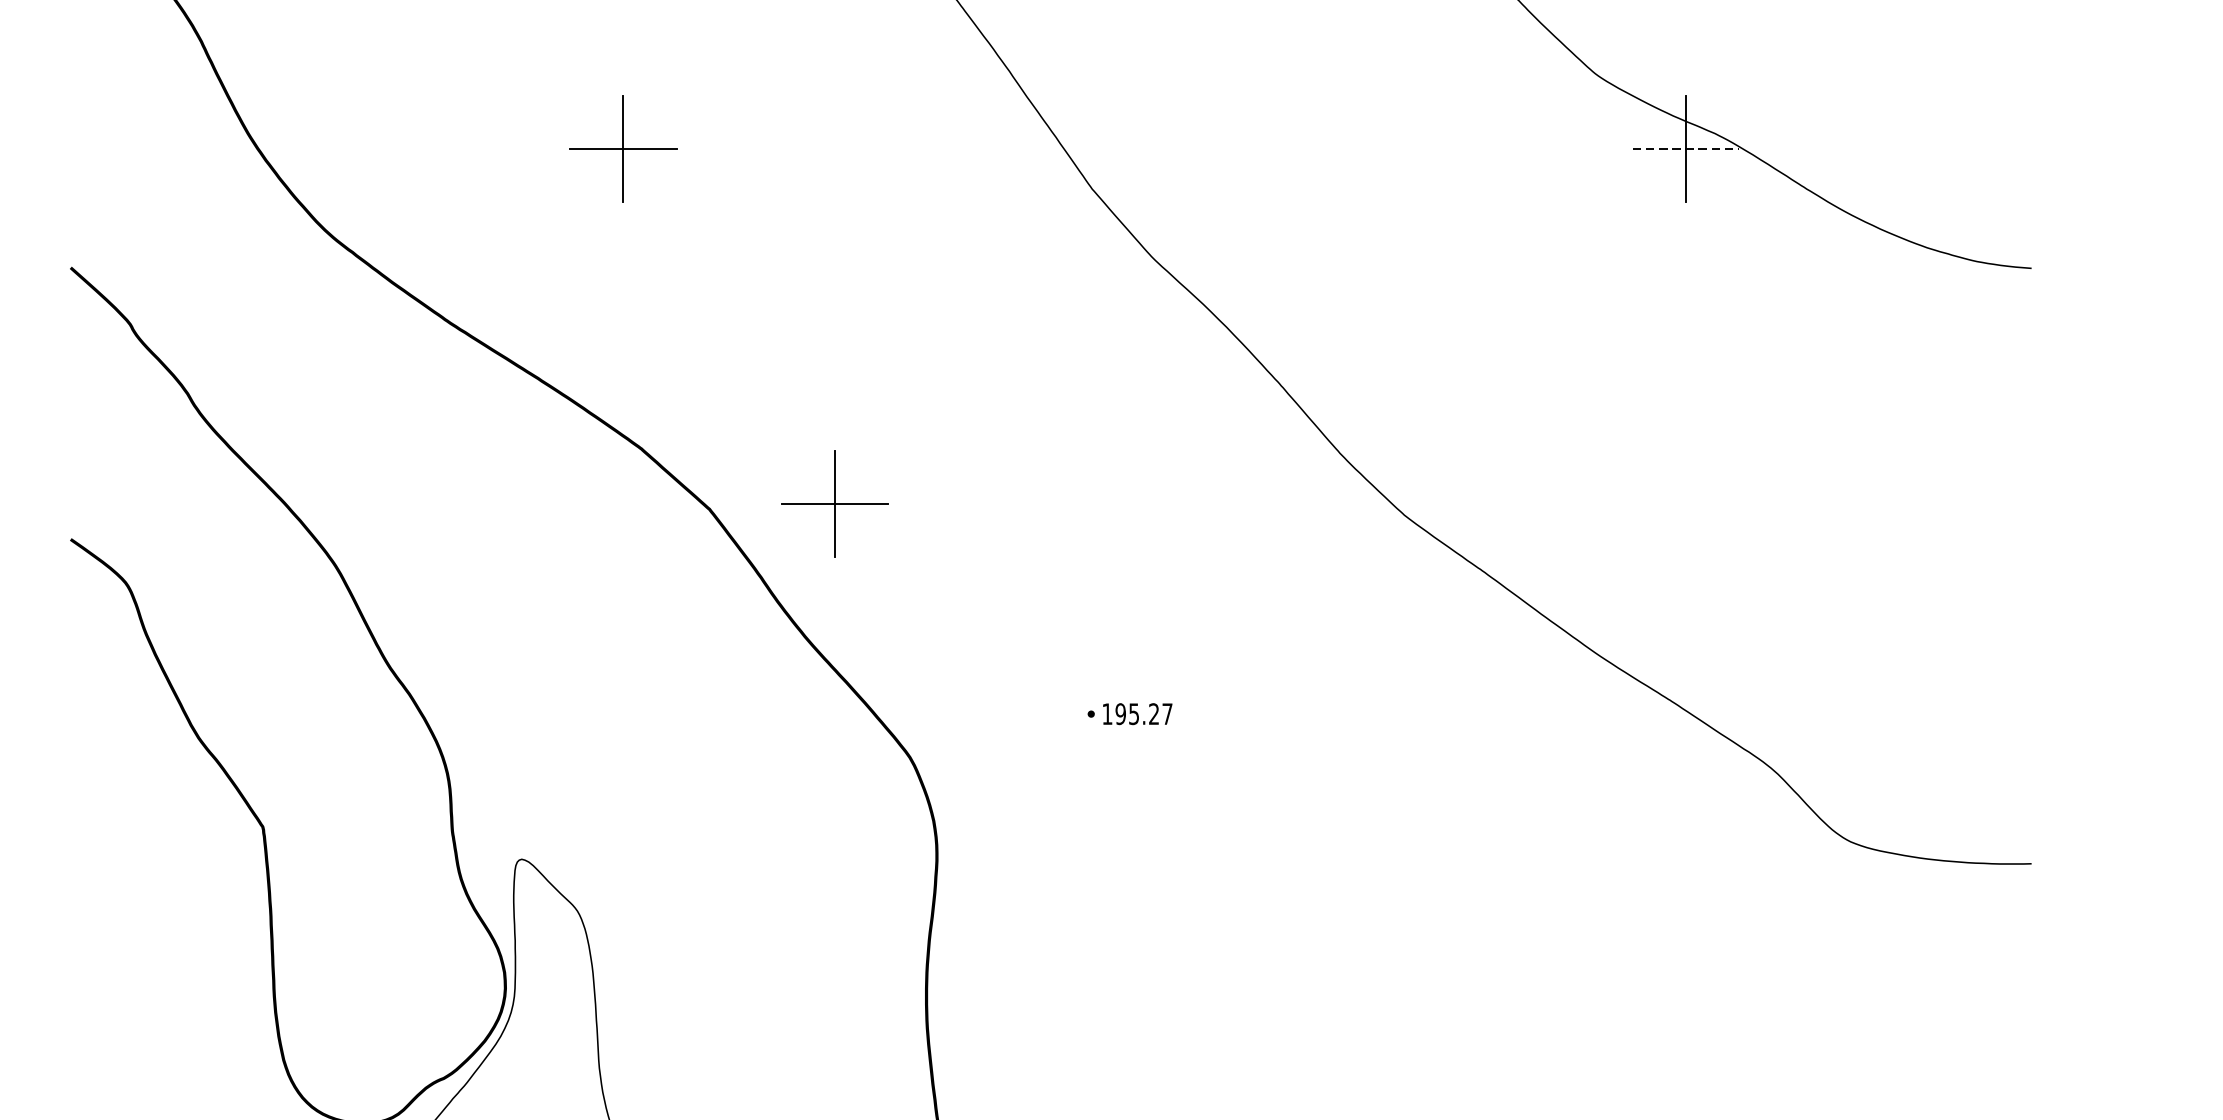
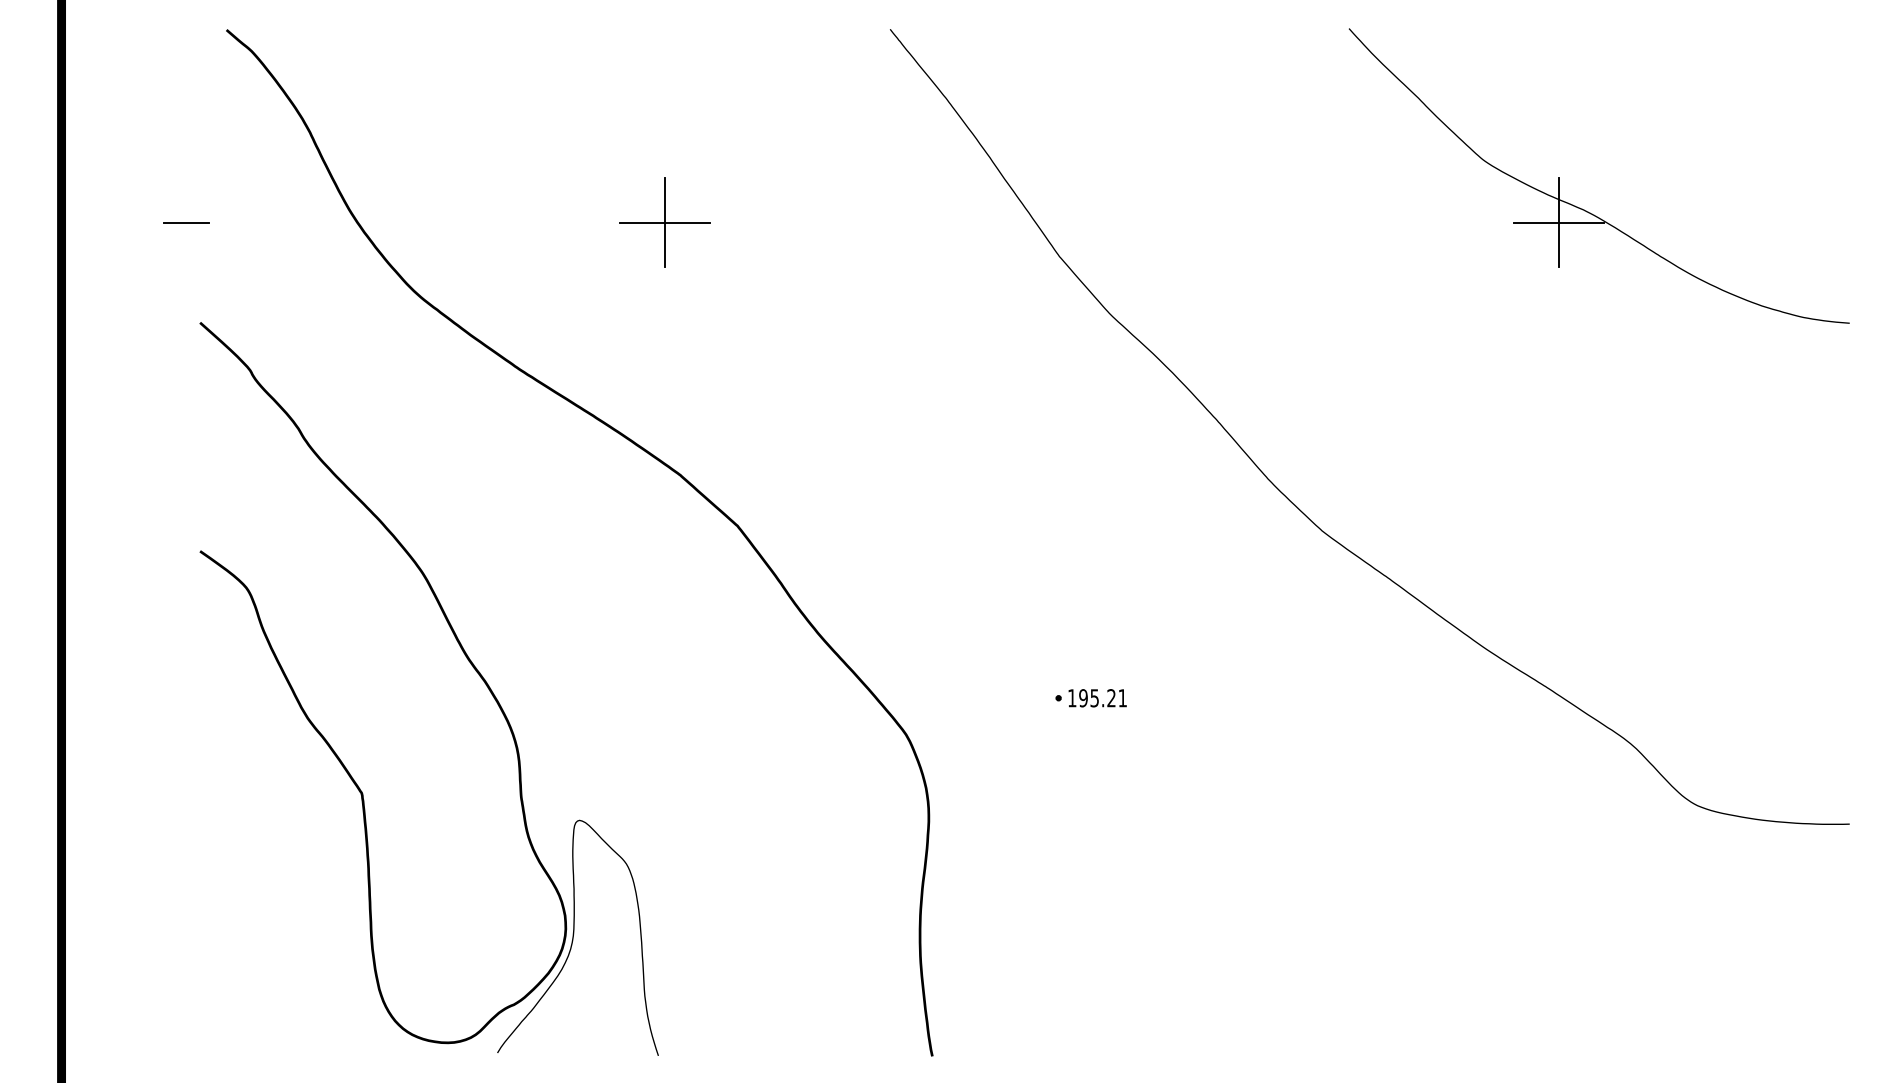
line: (54, 148) -> (186, 222), added
line: (1686, 148) -> (1559, 222), dashed -> solid
part: (834, 504) -> (842, 521), removed
text: (1167, 714) -> (1122, 698), 195.27 -> 195.21

